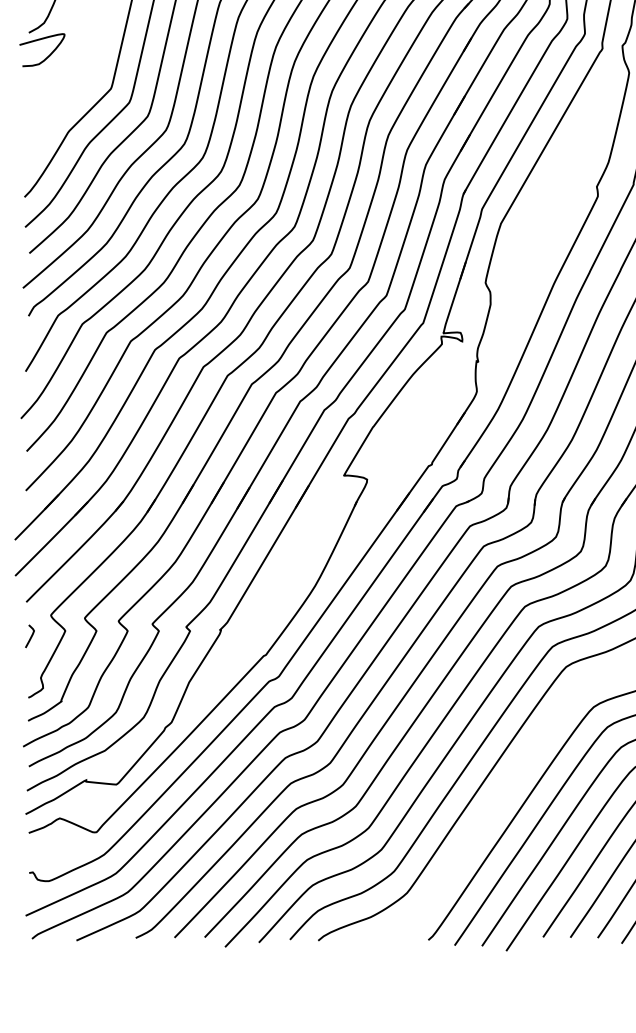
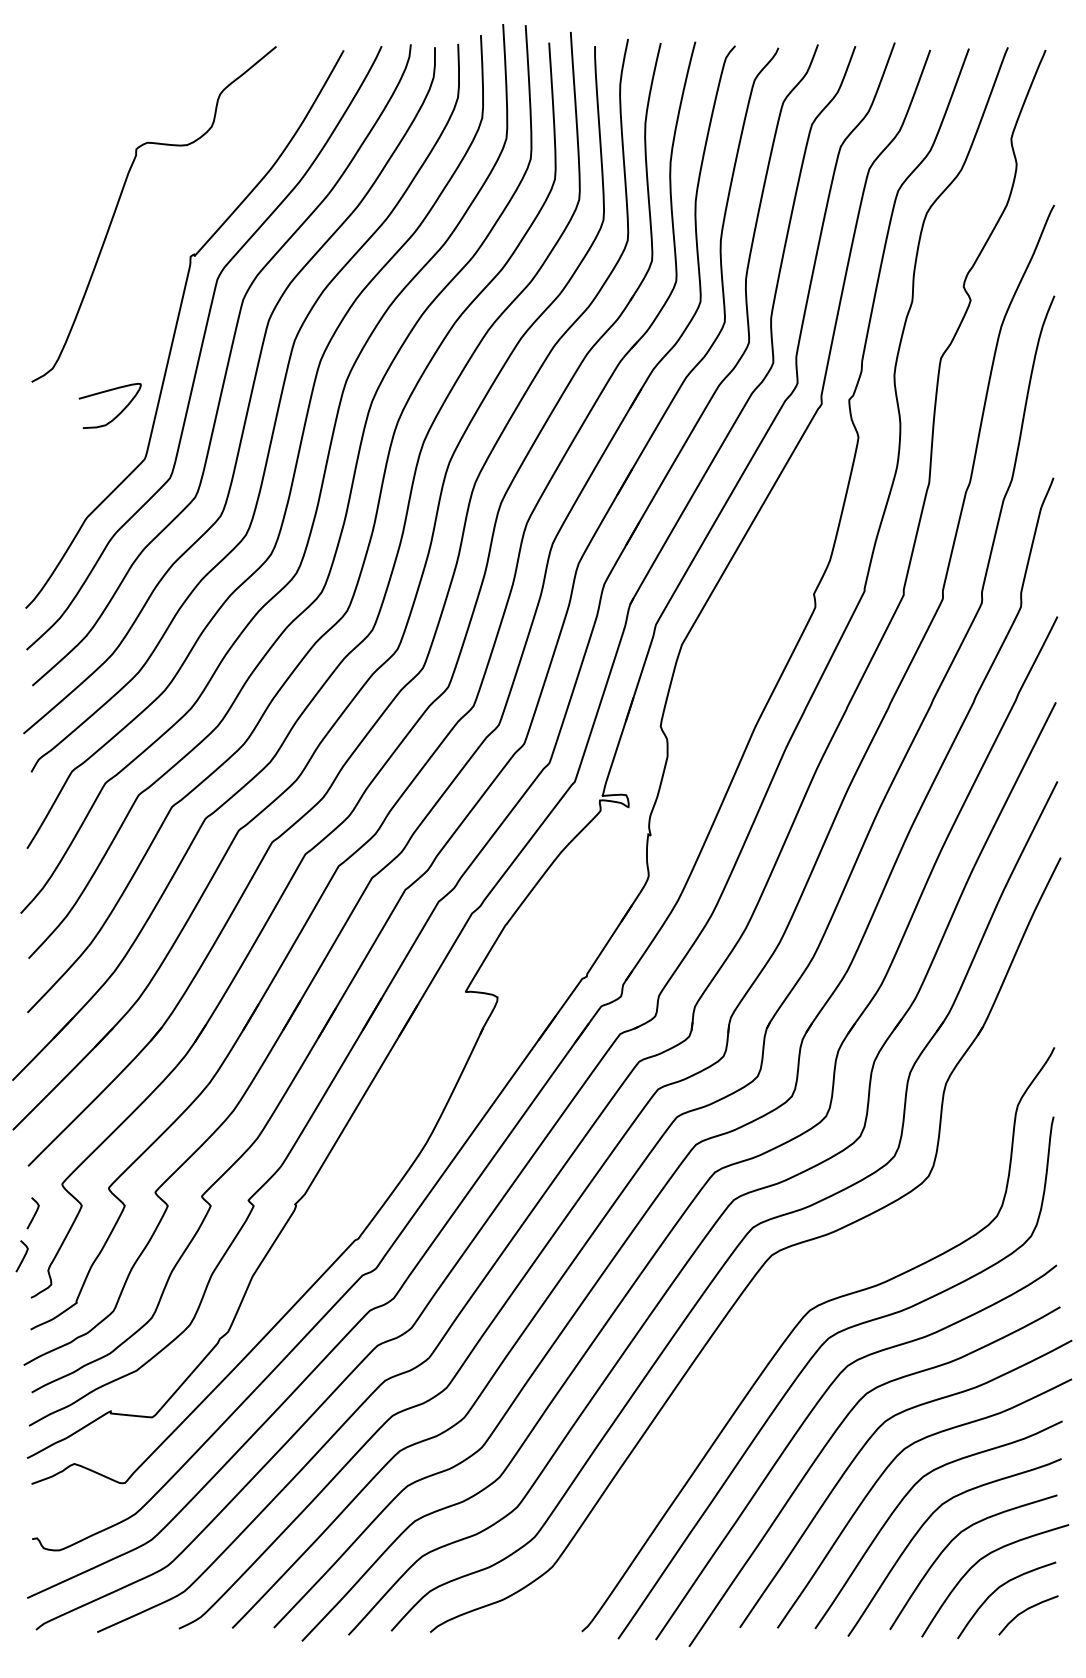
curve: (48, 55) -> (118, 413), moved
curve: (22, 667) -> (23, 1256), added

